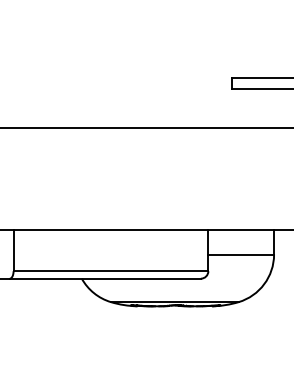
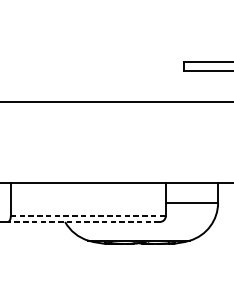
line: (111, 271) -> (88, 216), solid -> dashed
line: (105, 278) -> (83, 221), solid -> dashed

